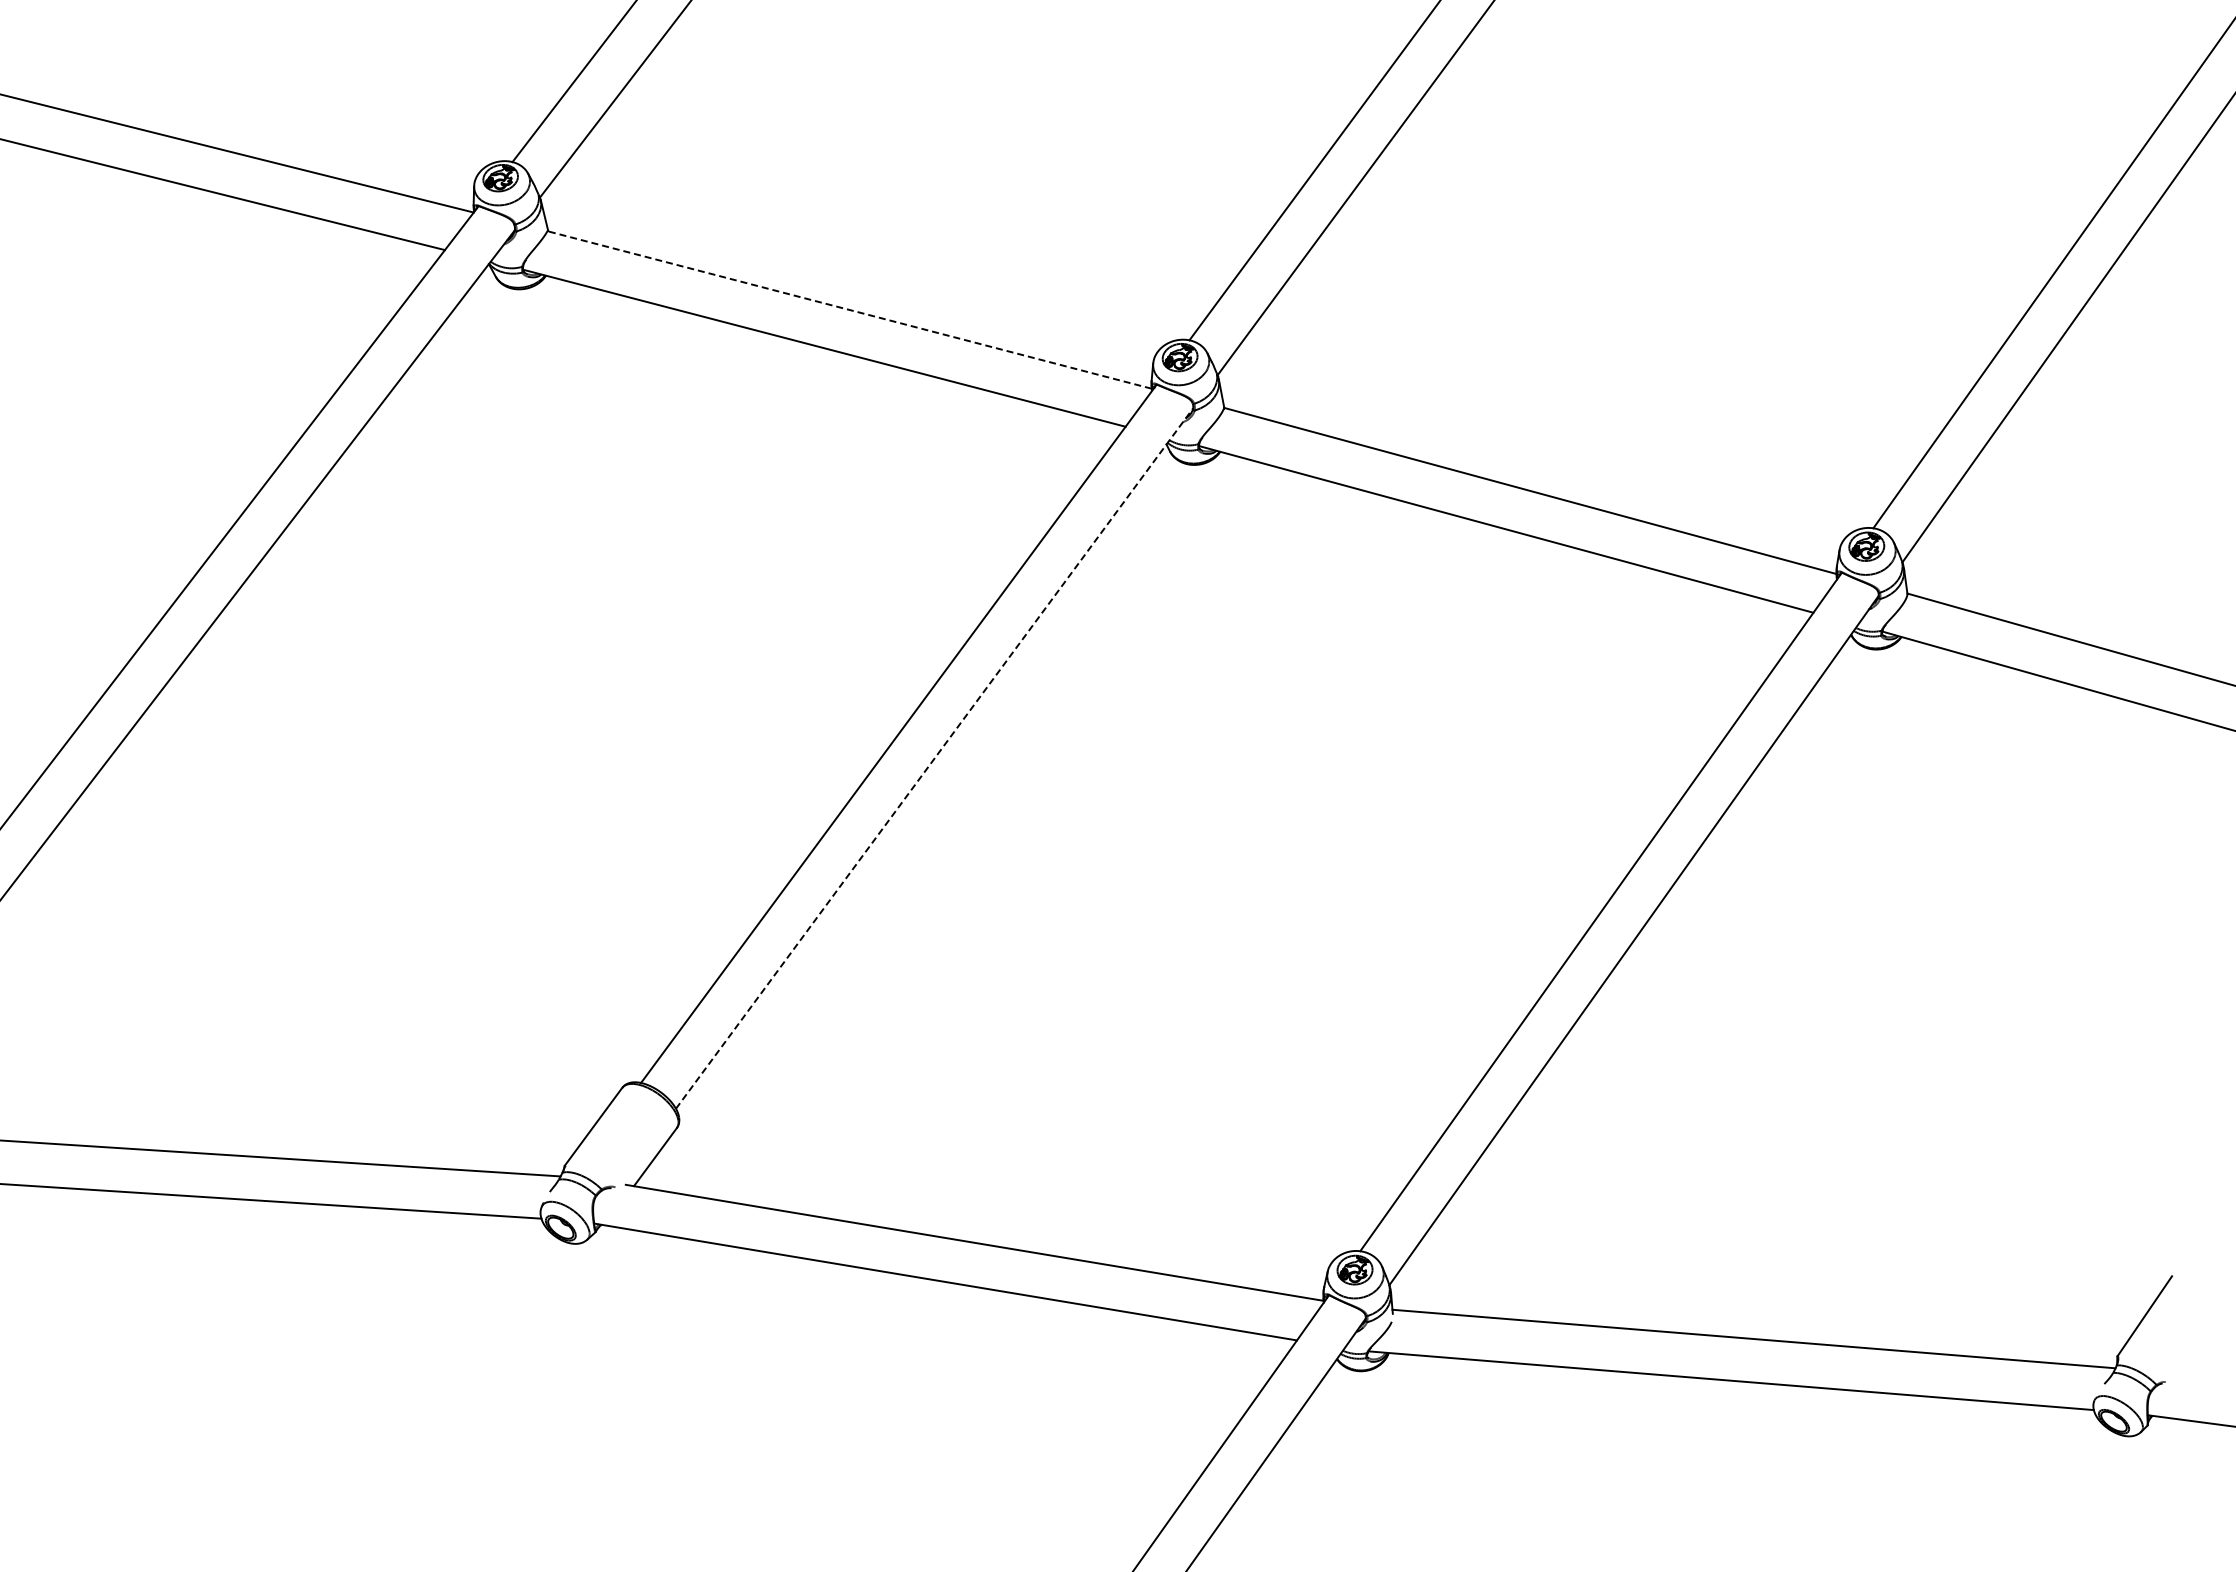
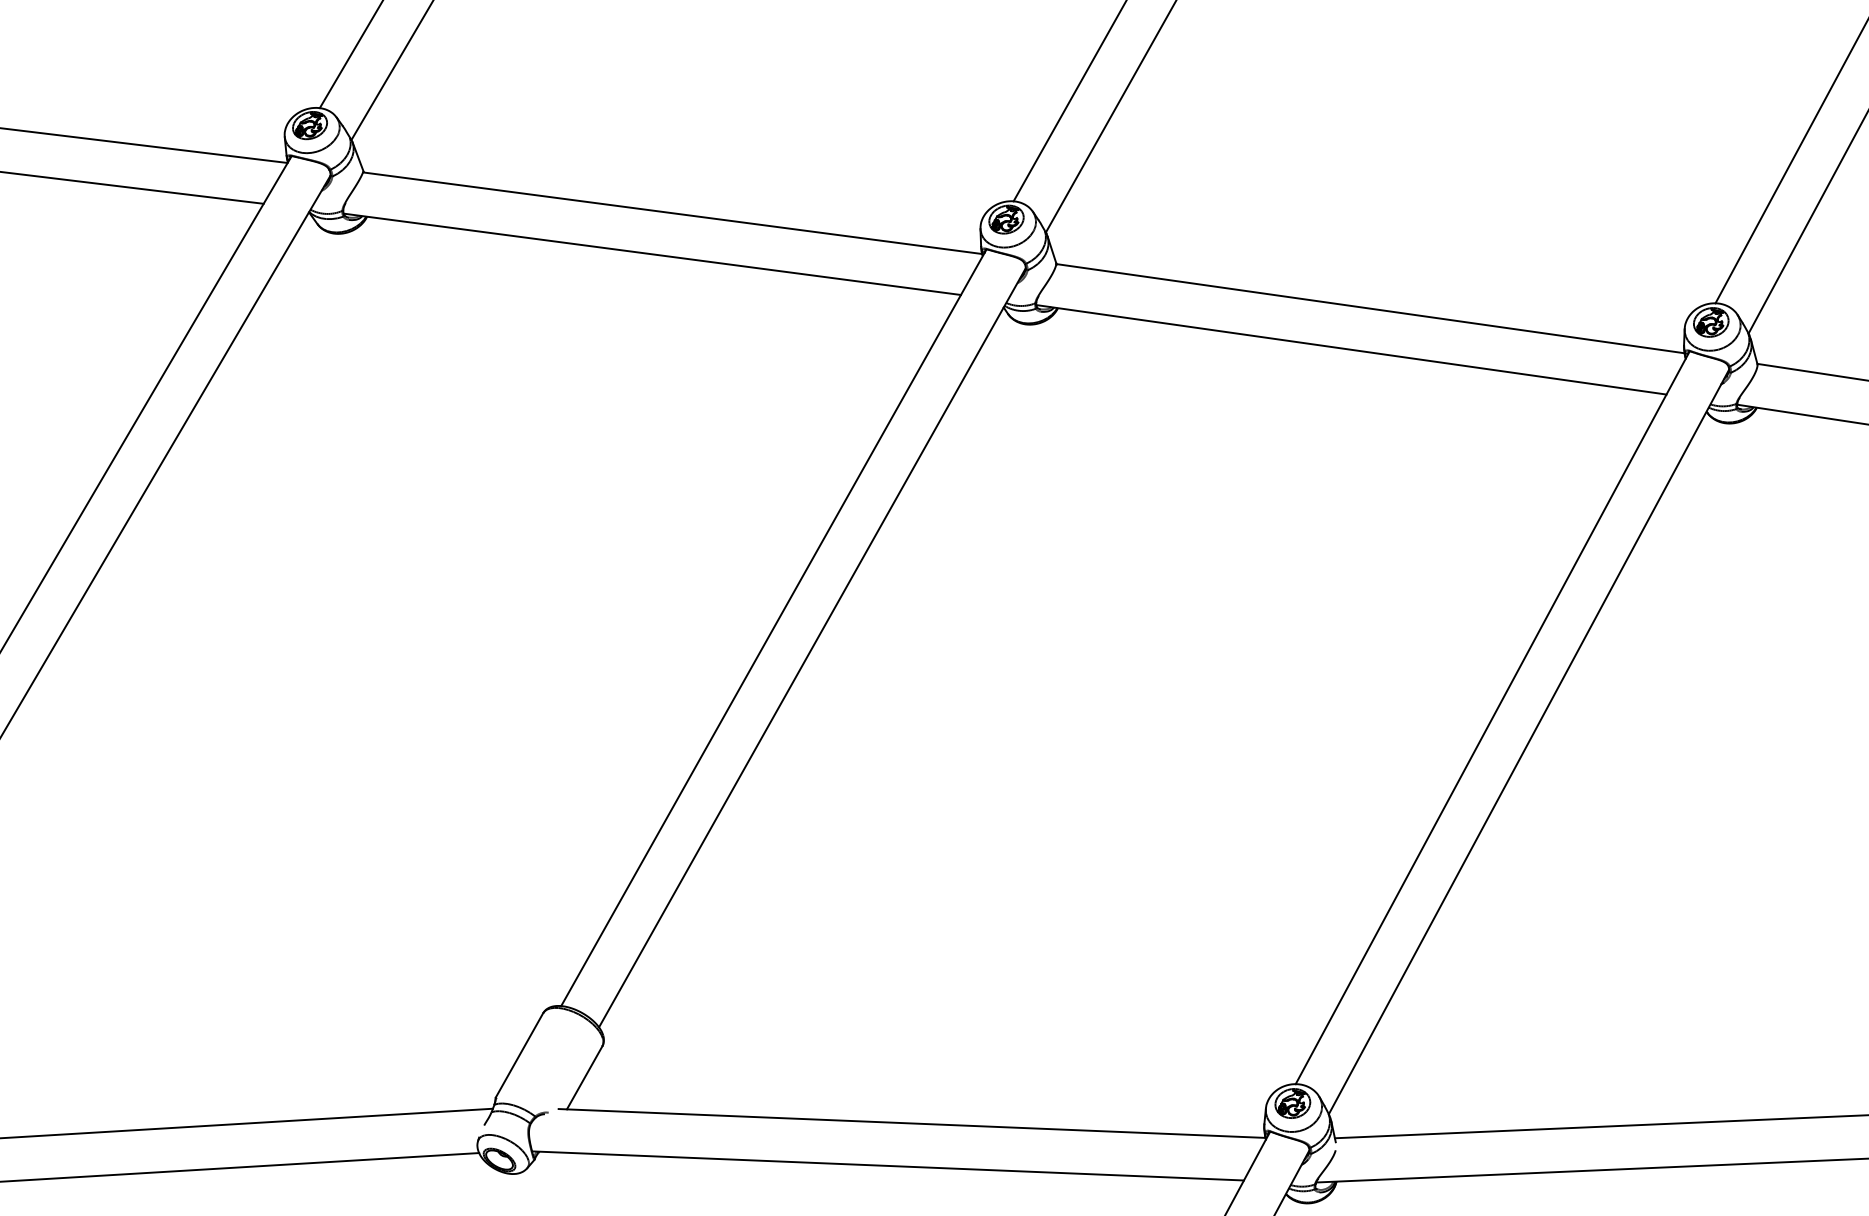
line: (849, 309) -> (672, 212), dashed -> solid
line: (934, 758) -> (812, 647), dashed -> solid

